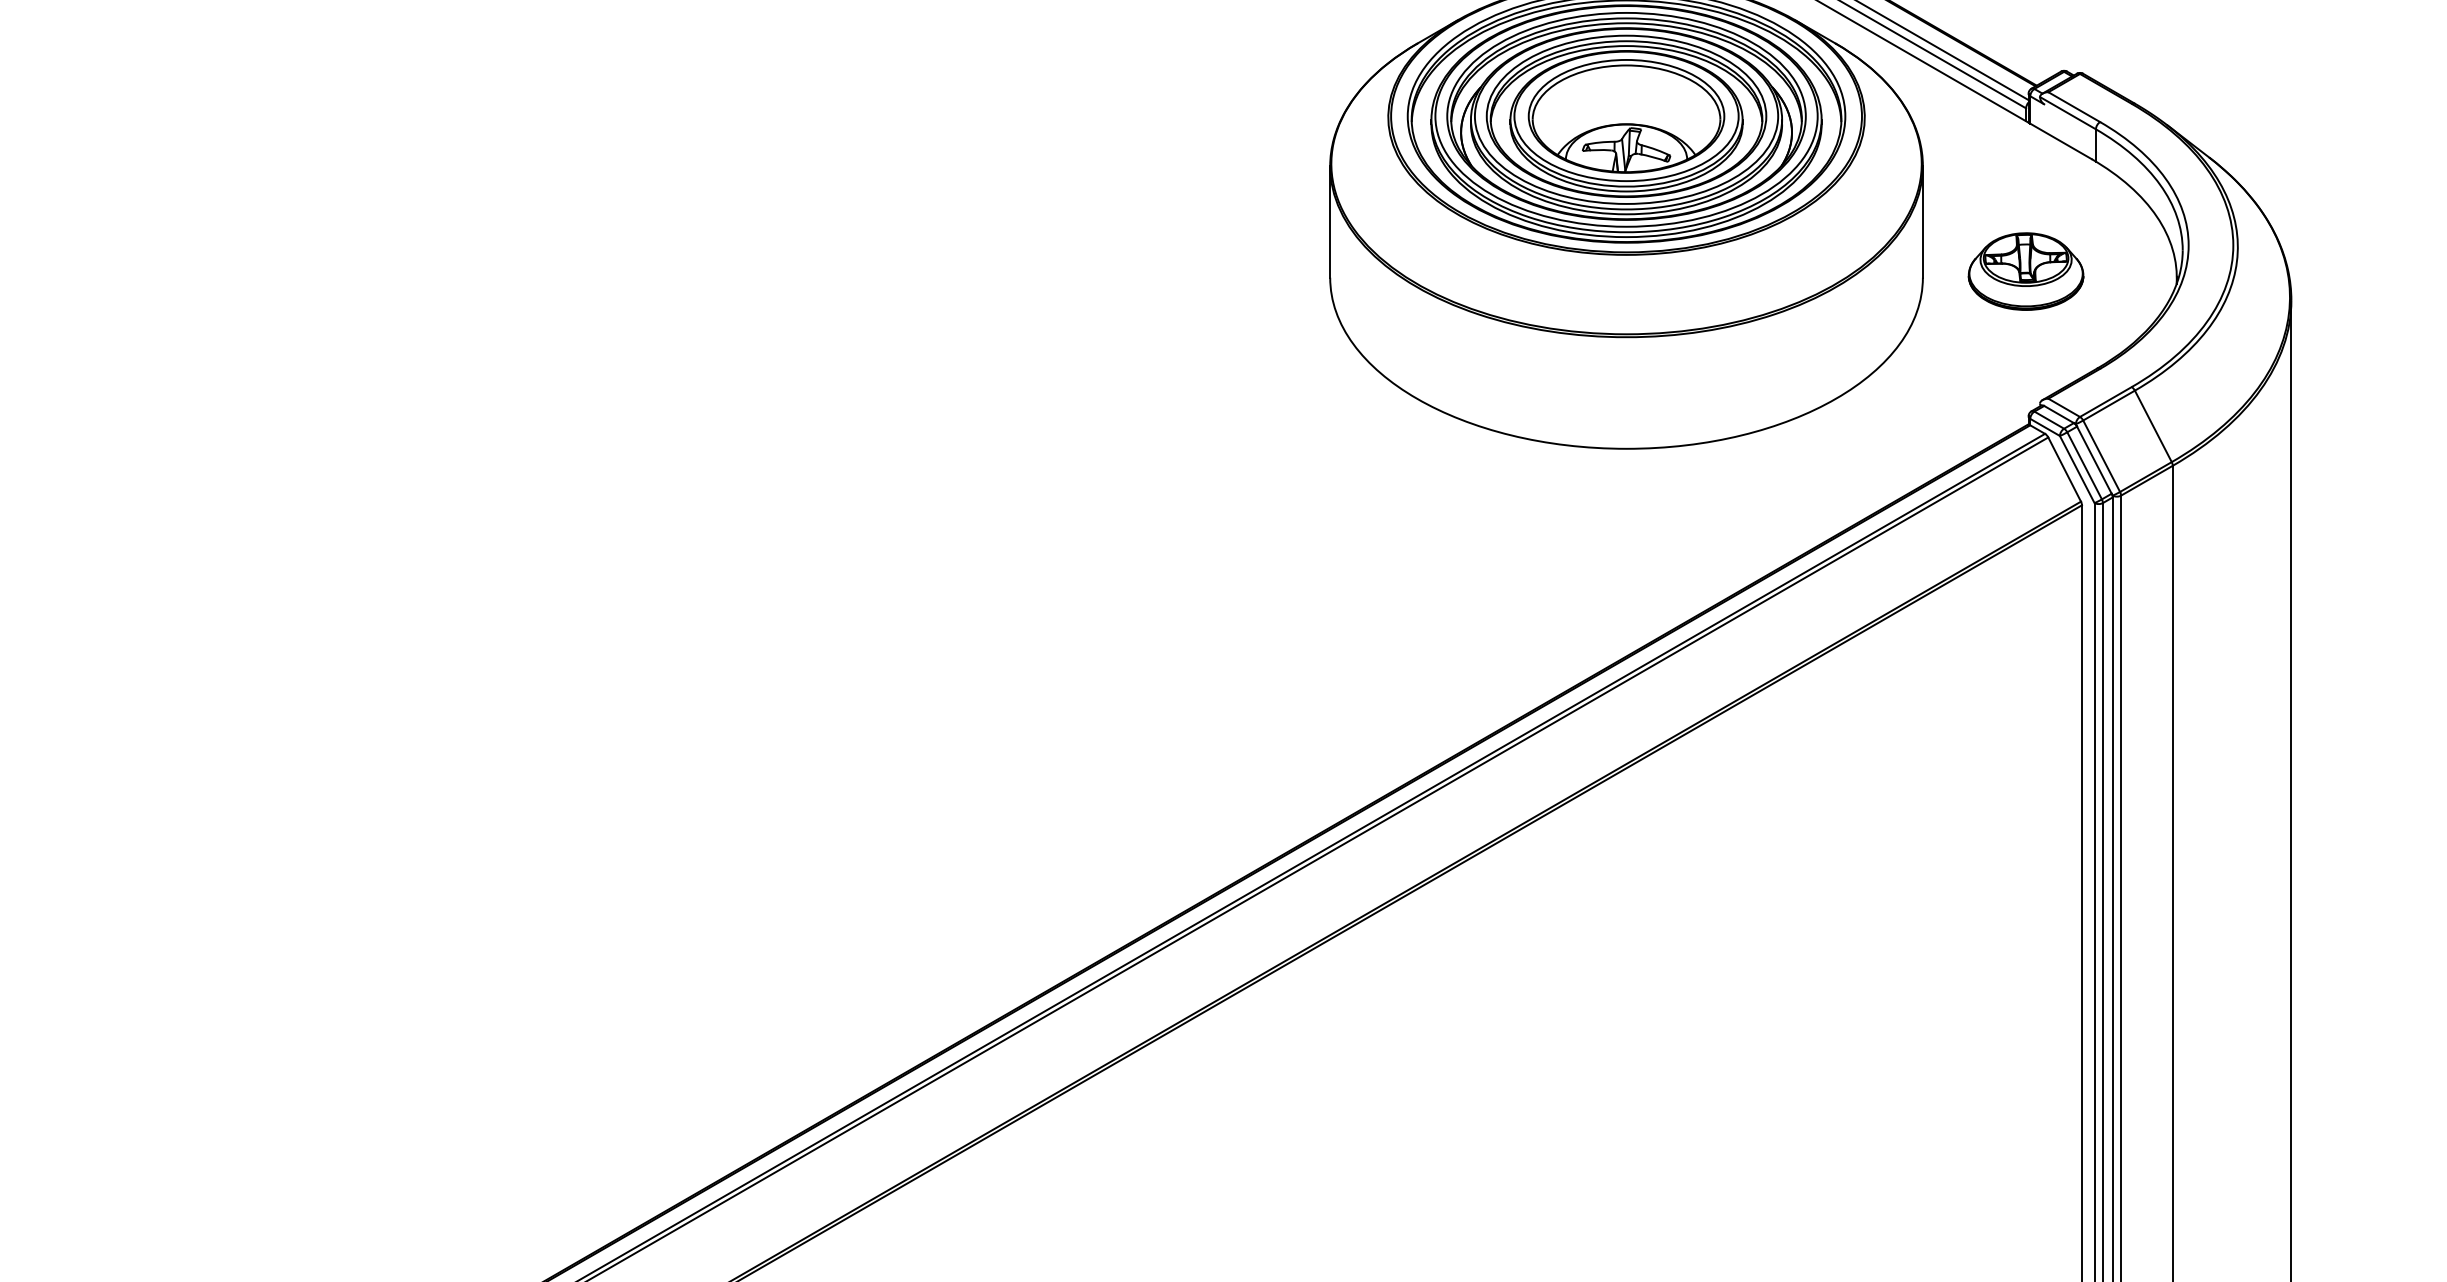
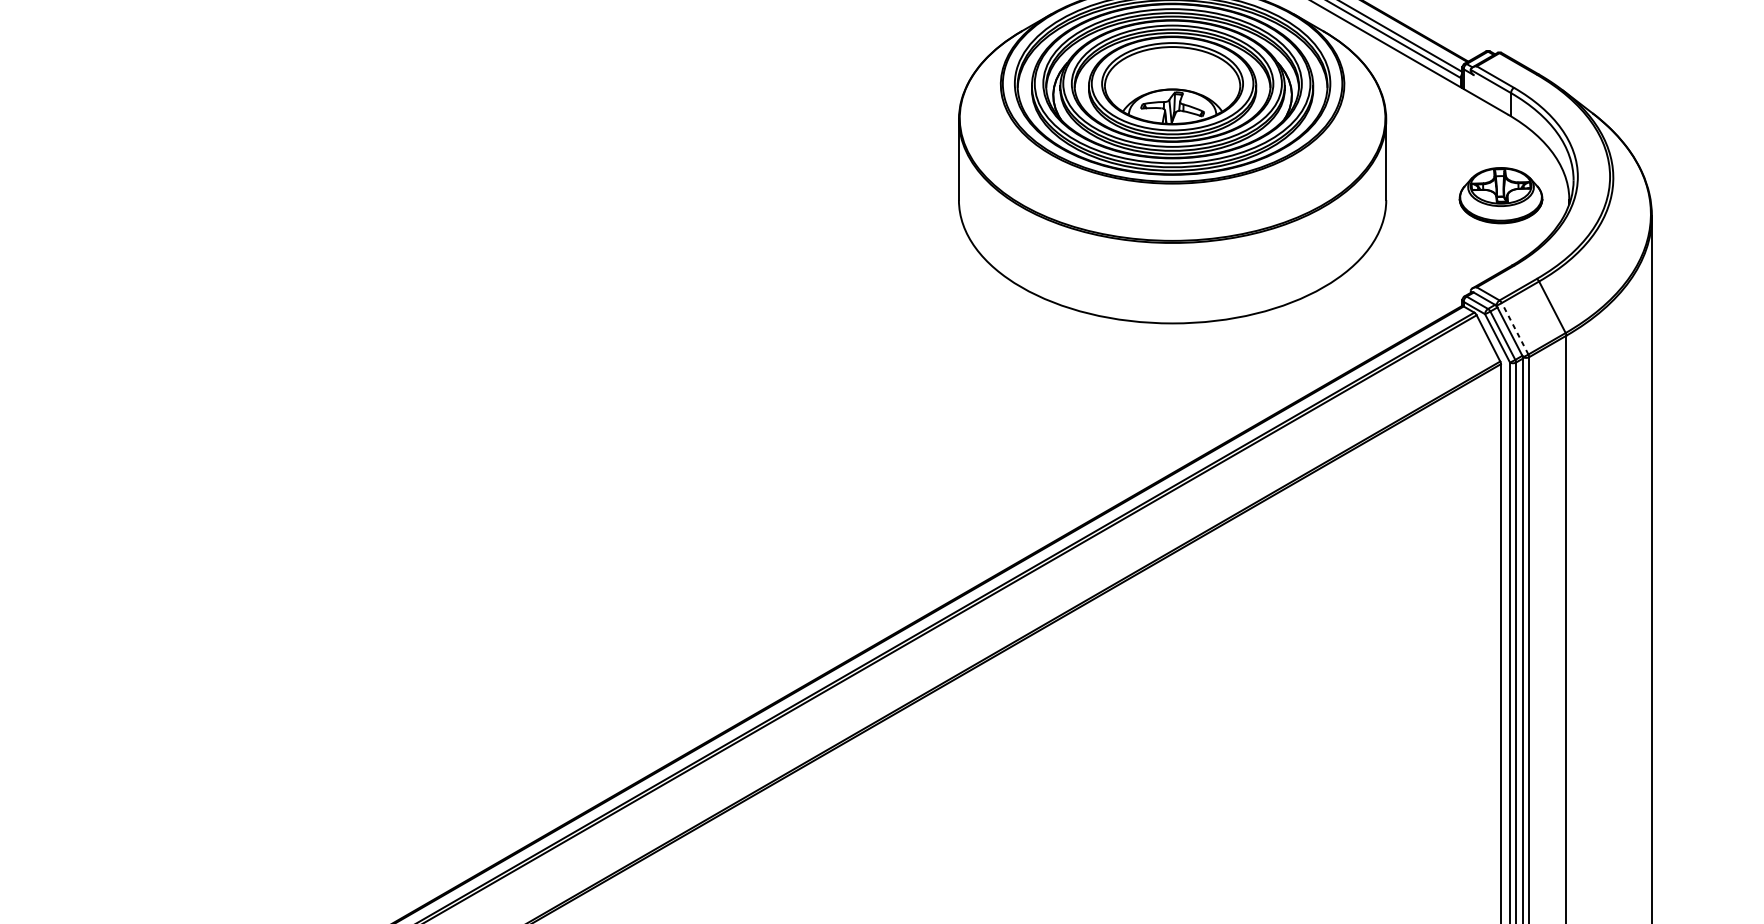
part: (2025, 271) -> (1500, 195), moved
line: (2101, 455) -> (1515, 328), solid -> dashed

